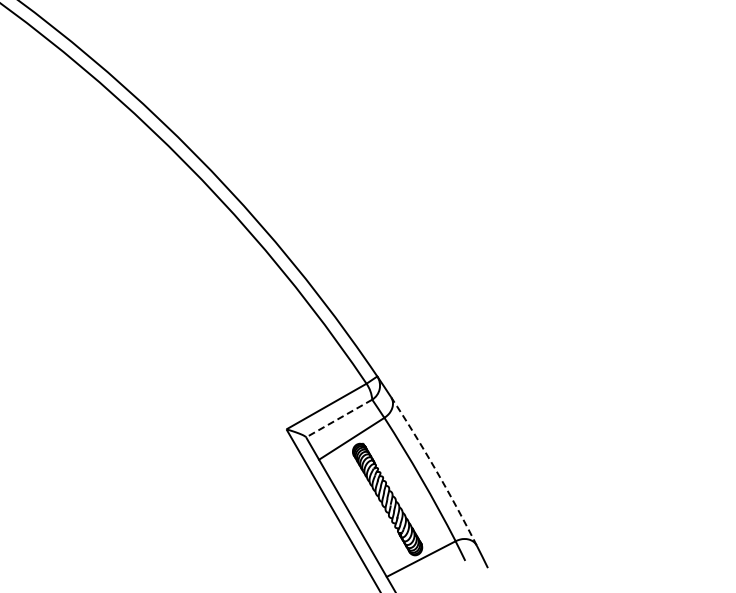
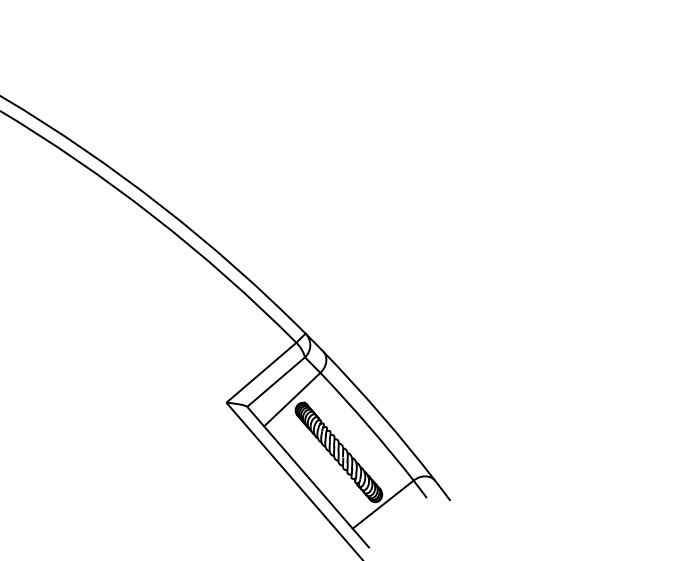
line: (339, 418) -> (276, 382), dashed -> solid
arc: (436, 470) -> (381, 414), dashed -> solid

